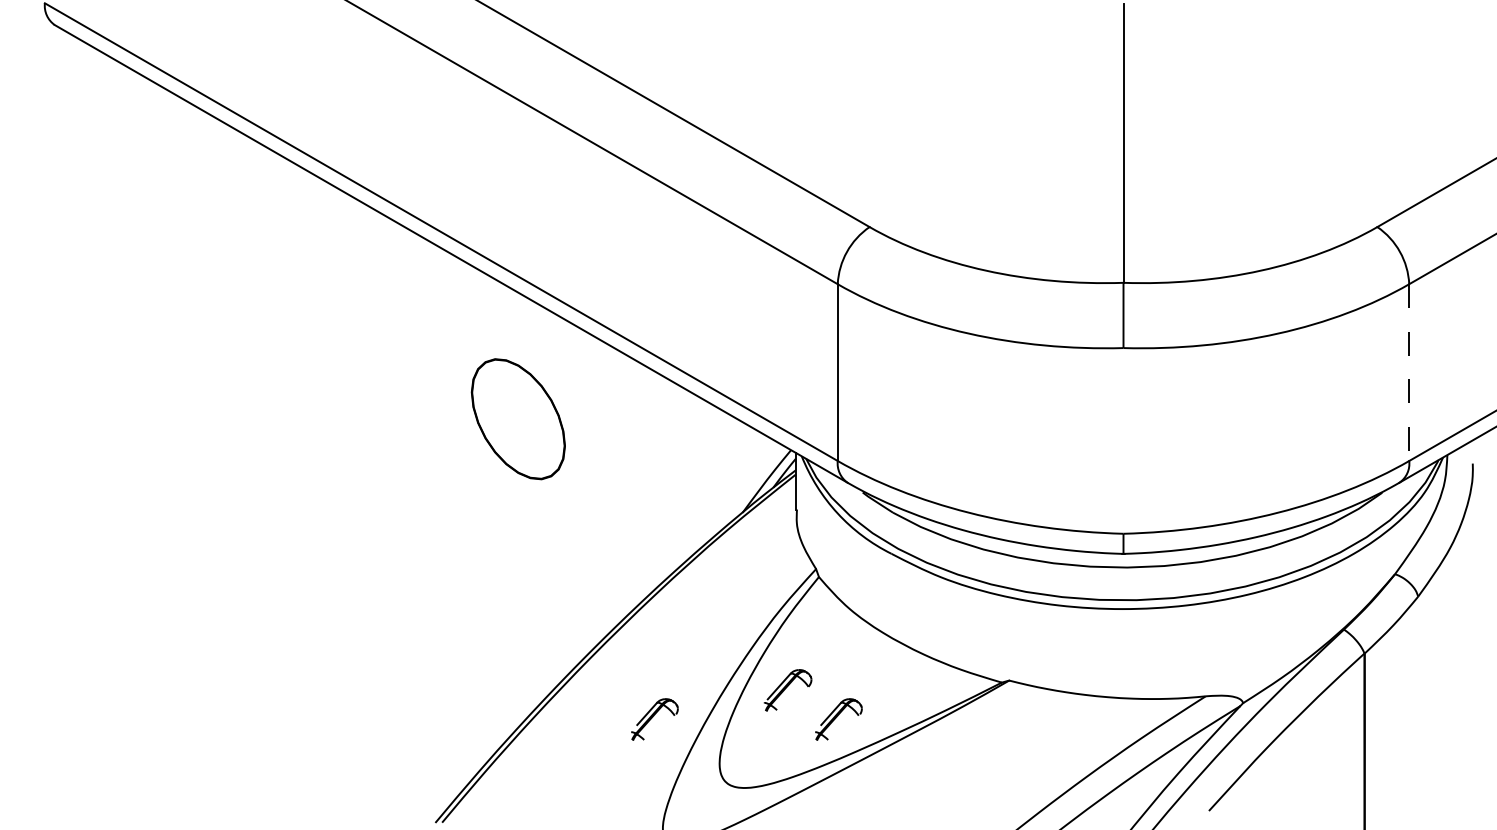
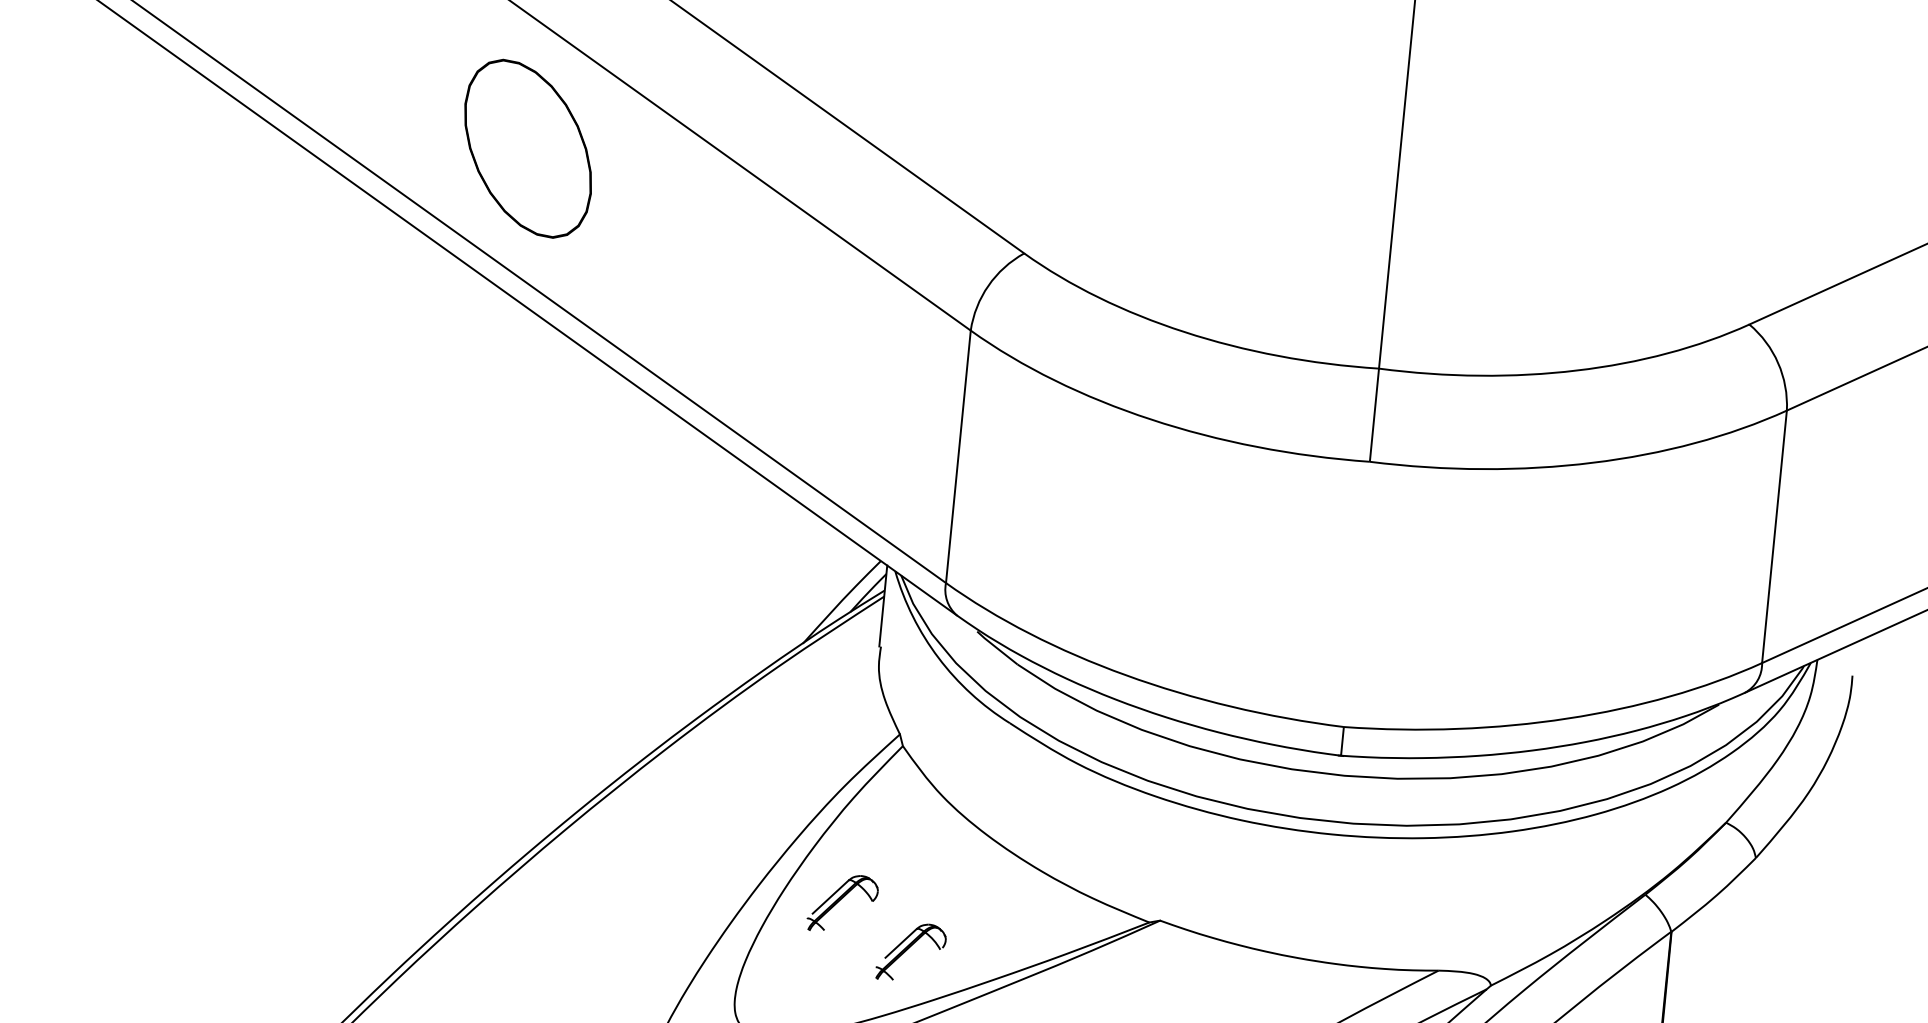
line: (1409, 373) -> (1774, 538), dashed -> solid
part: (517, 419) -> (526, 149), moved
part: (654, 719) -> (648, 926), removed

